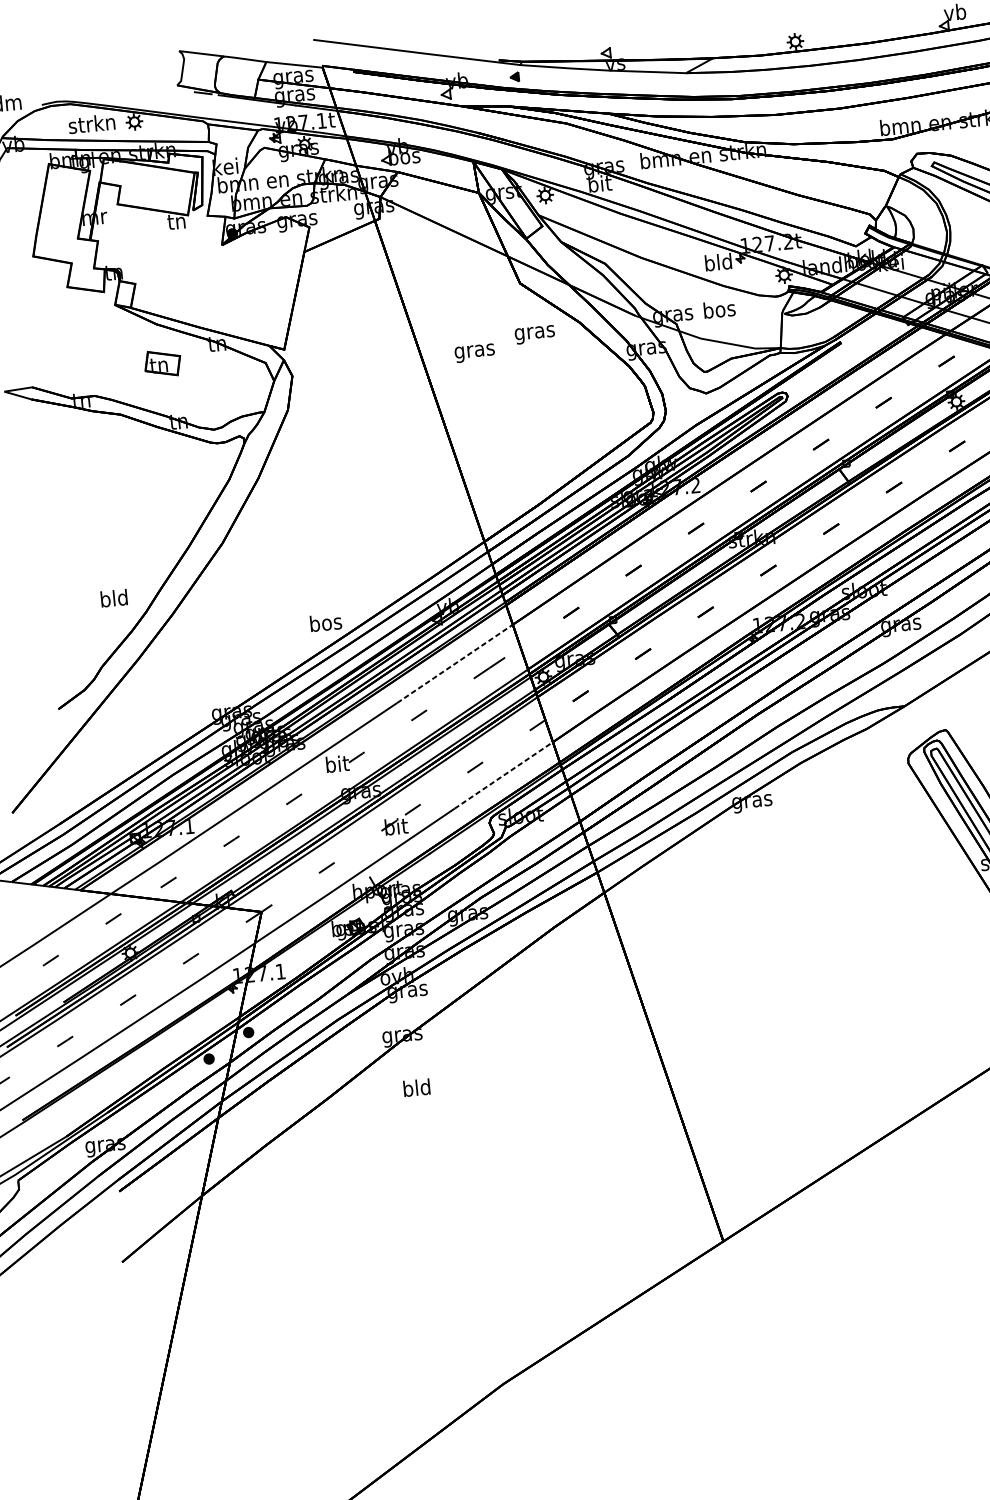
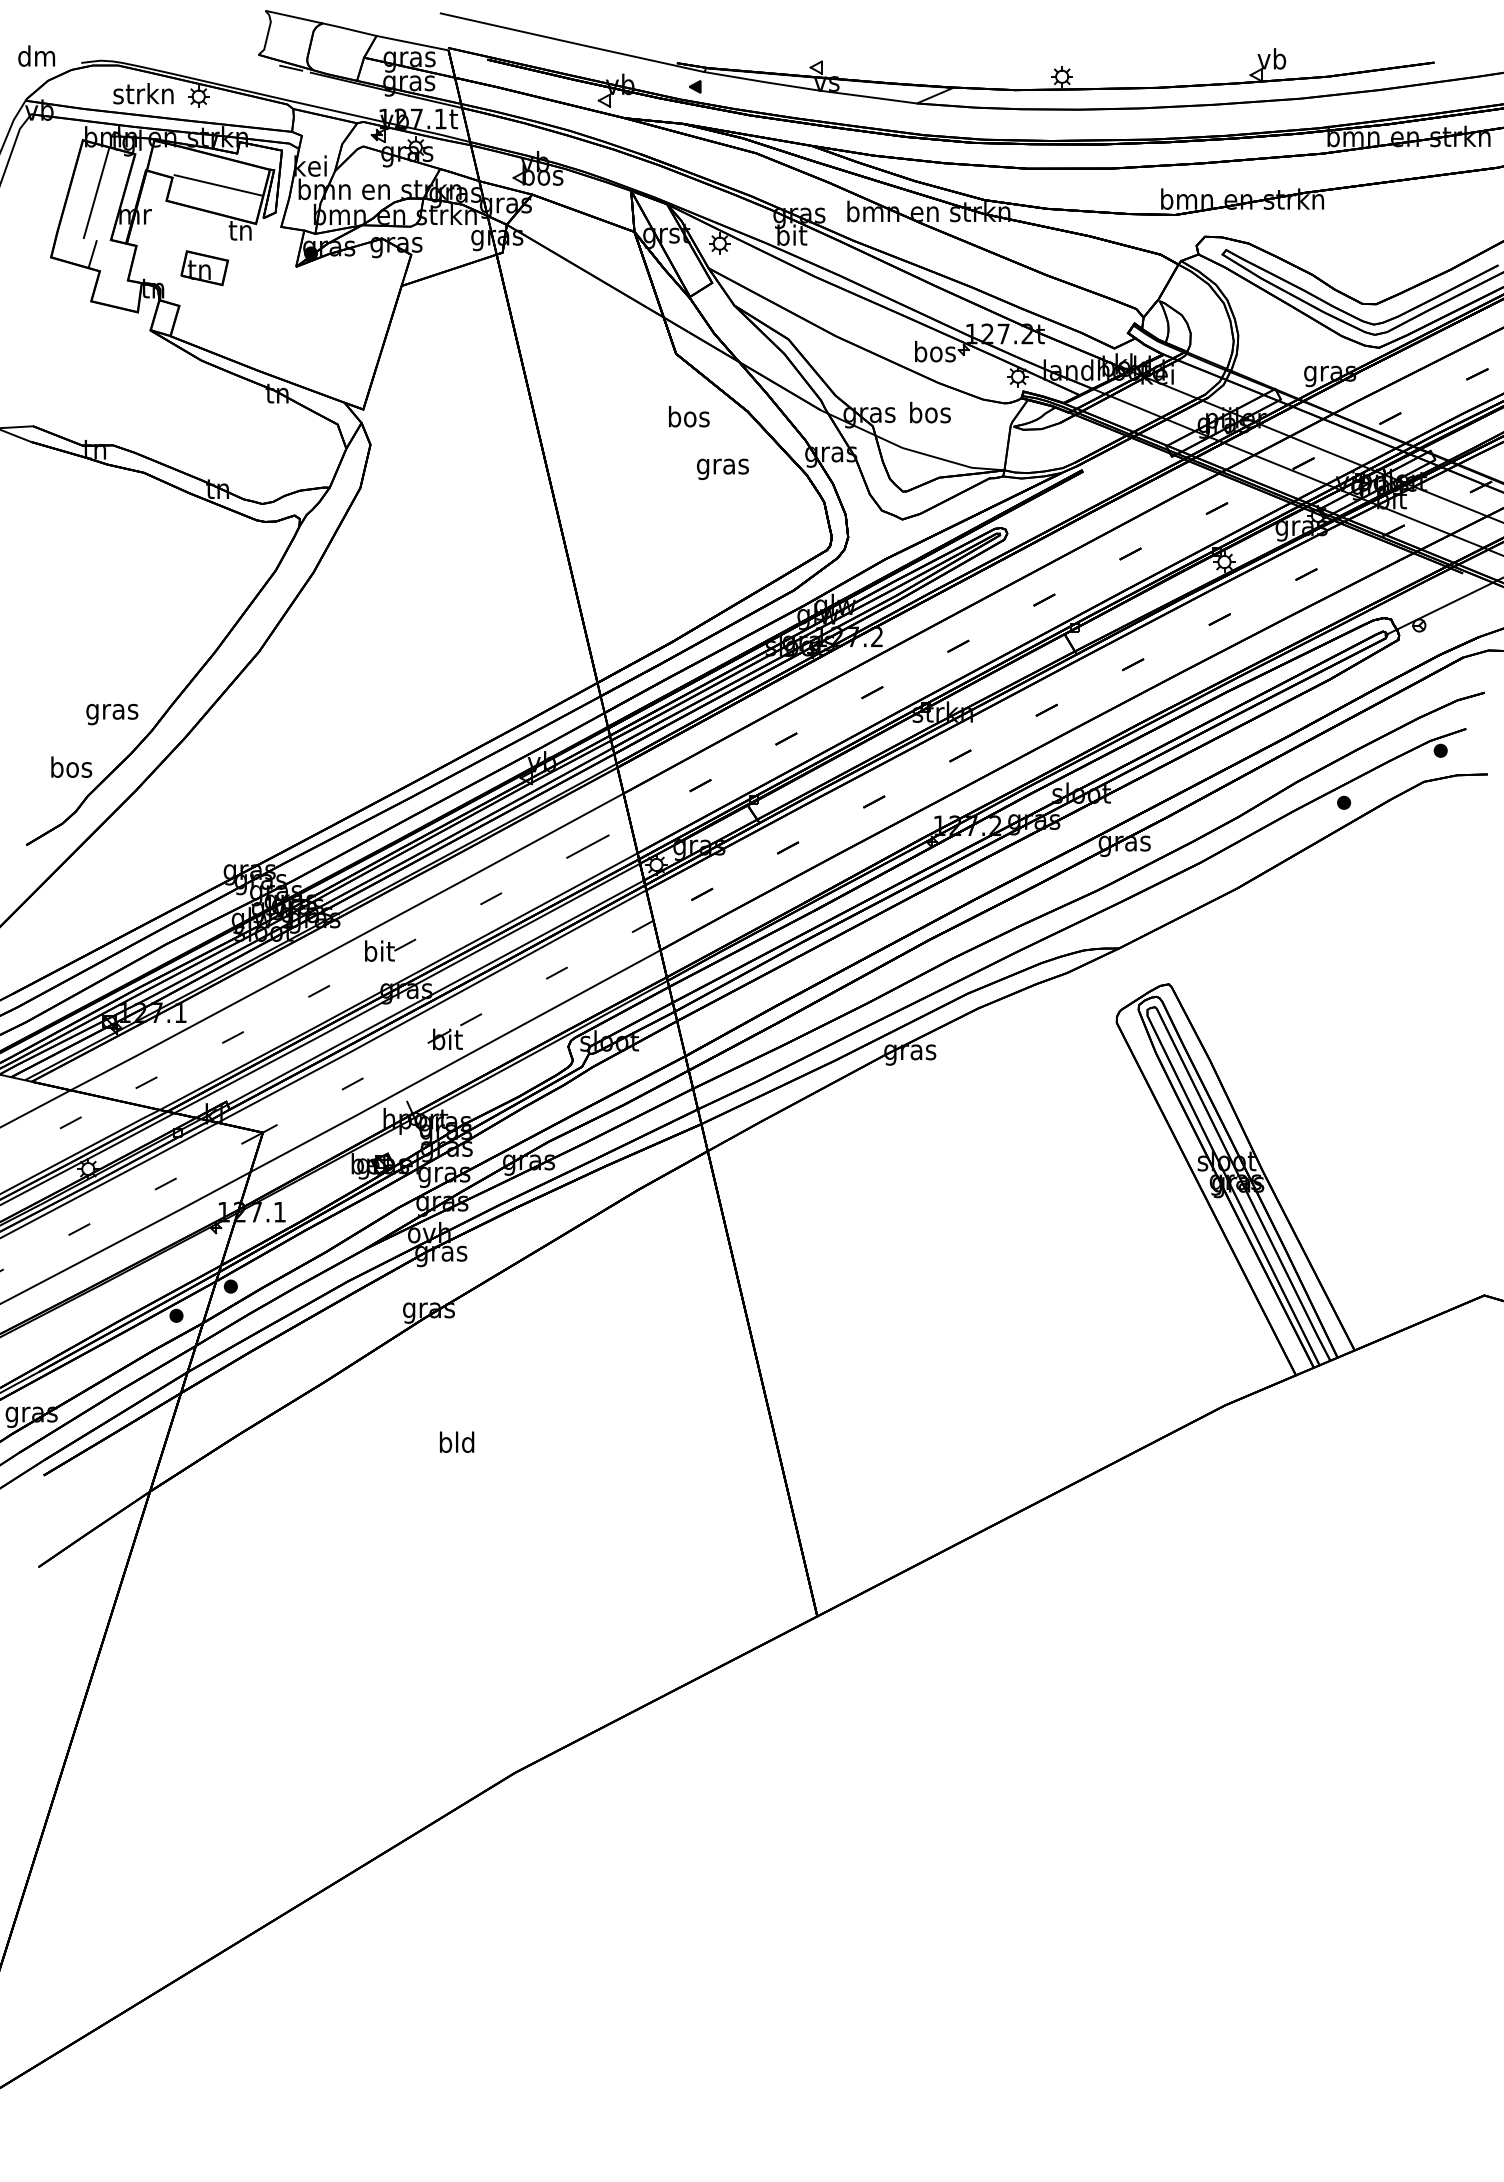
line: (156, 188) -> (218, 185), added
line: (63, 203) -> (96, 192), added
line: (64, 250) -> (92, 253), added
text: (718, 262) -> (935, 351), bld -> bos
text: (534, 332) -> (688, 419), gras -> bos
text: (474, 352) -> (722, 468), moved
part: (162, 363) -> (204, 268), moved
text: (114, 600) -> (112, 711), bld -> gras
text: (325, 622) -> (71, 766), moved
line: (455, 663) -> (544, 836), dashed -> solid
line: (503, 775) -> (592, 986), dashed -> solid
text: (417, 1087) -> (457, 1441), moved

